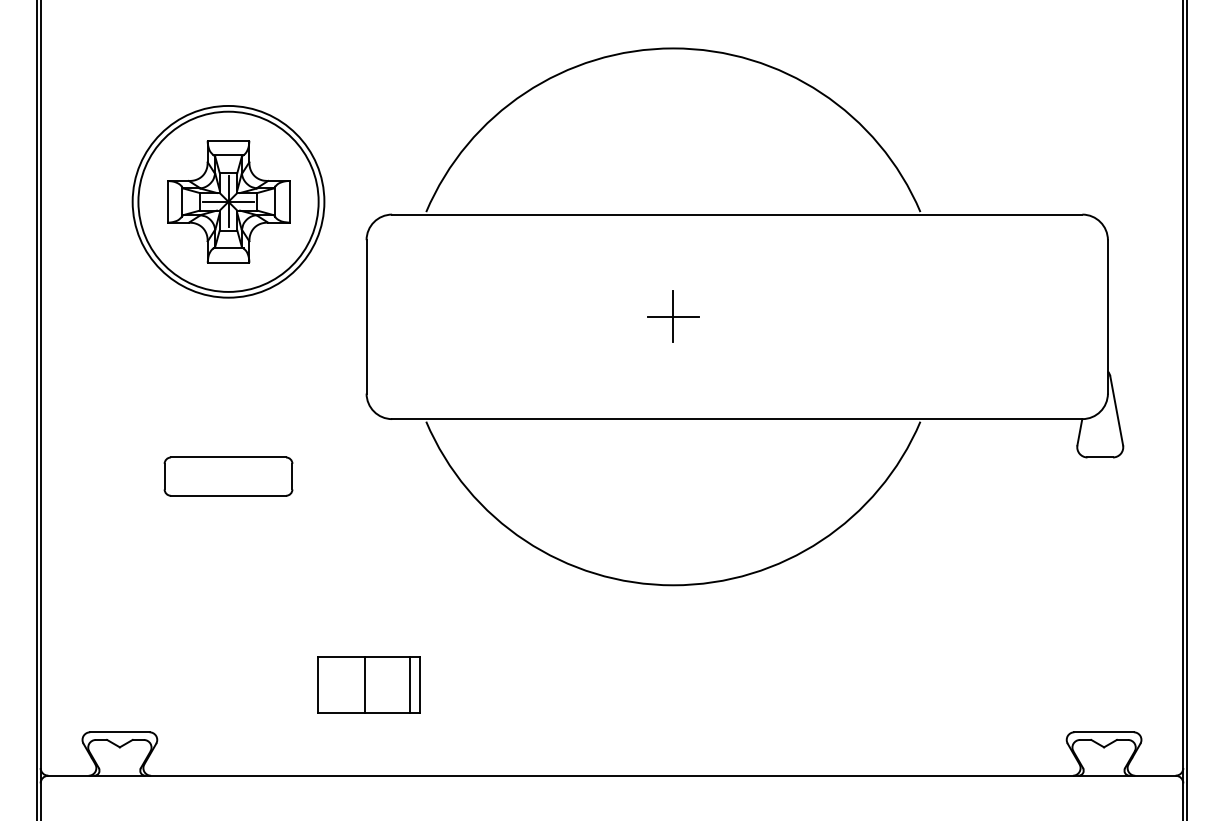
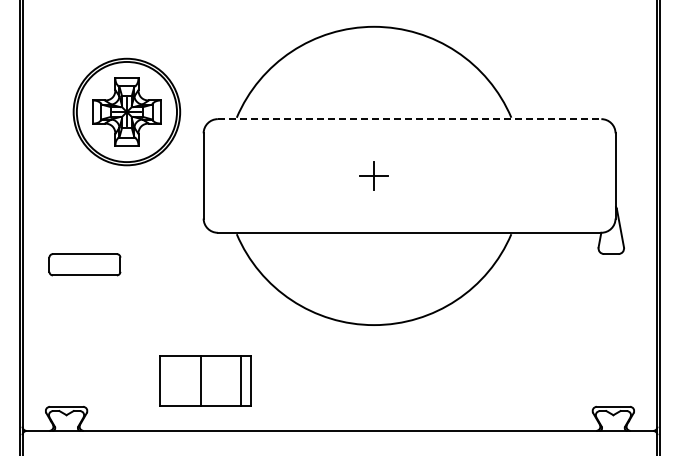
line: (737, 215) -> (409, 119), solid -> dashed
part: (227, 476) -> (84, 264), moved
part: (368, 684) -> (204, 380), size x1.6

